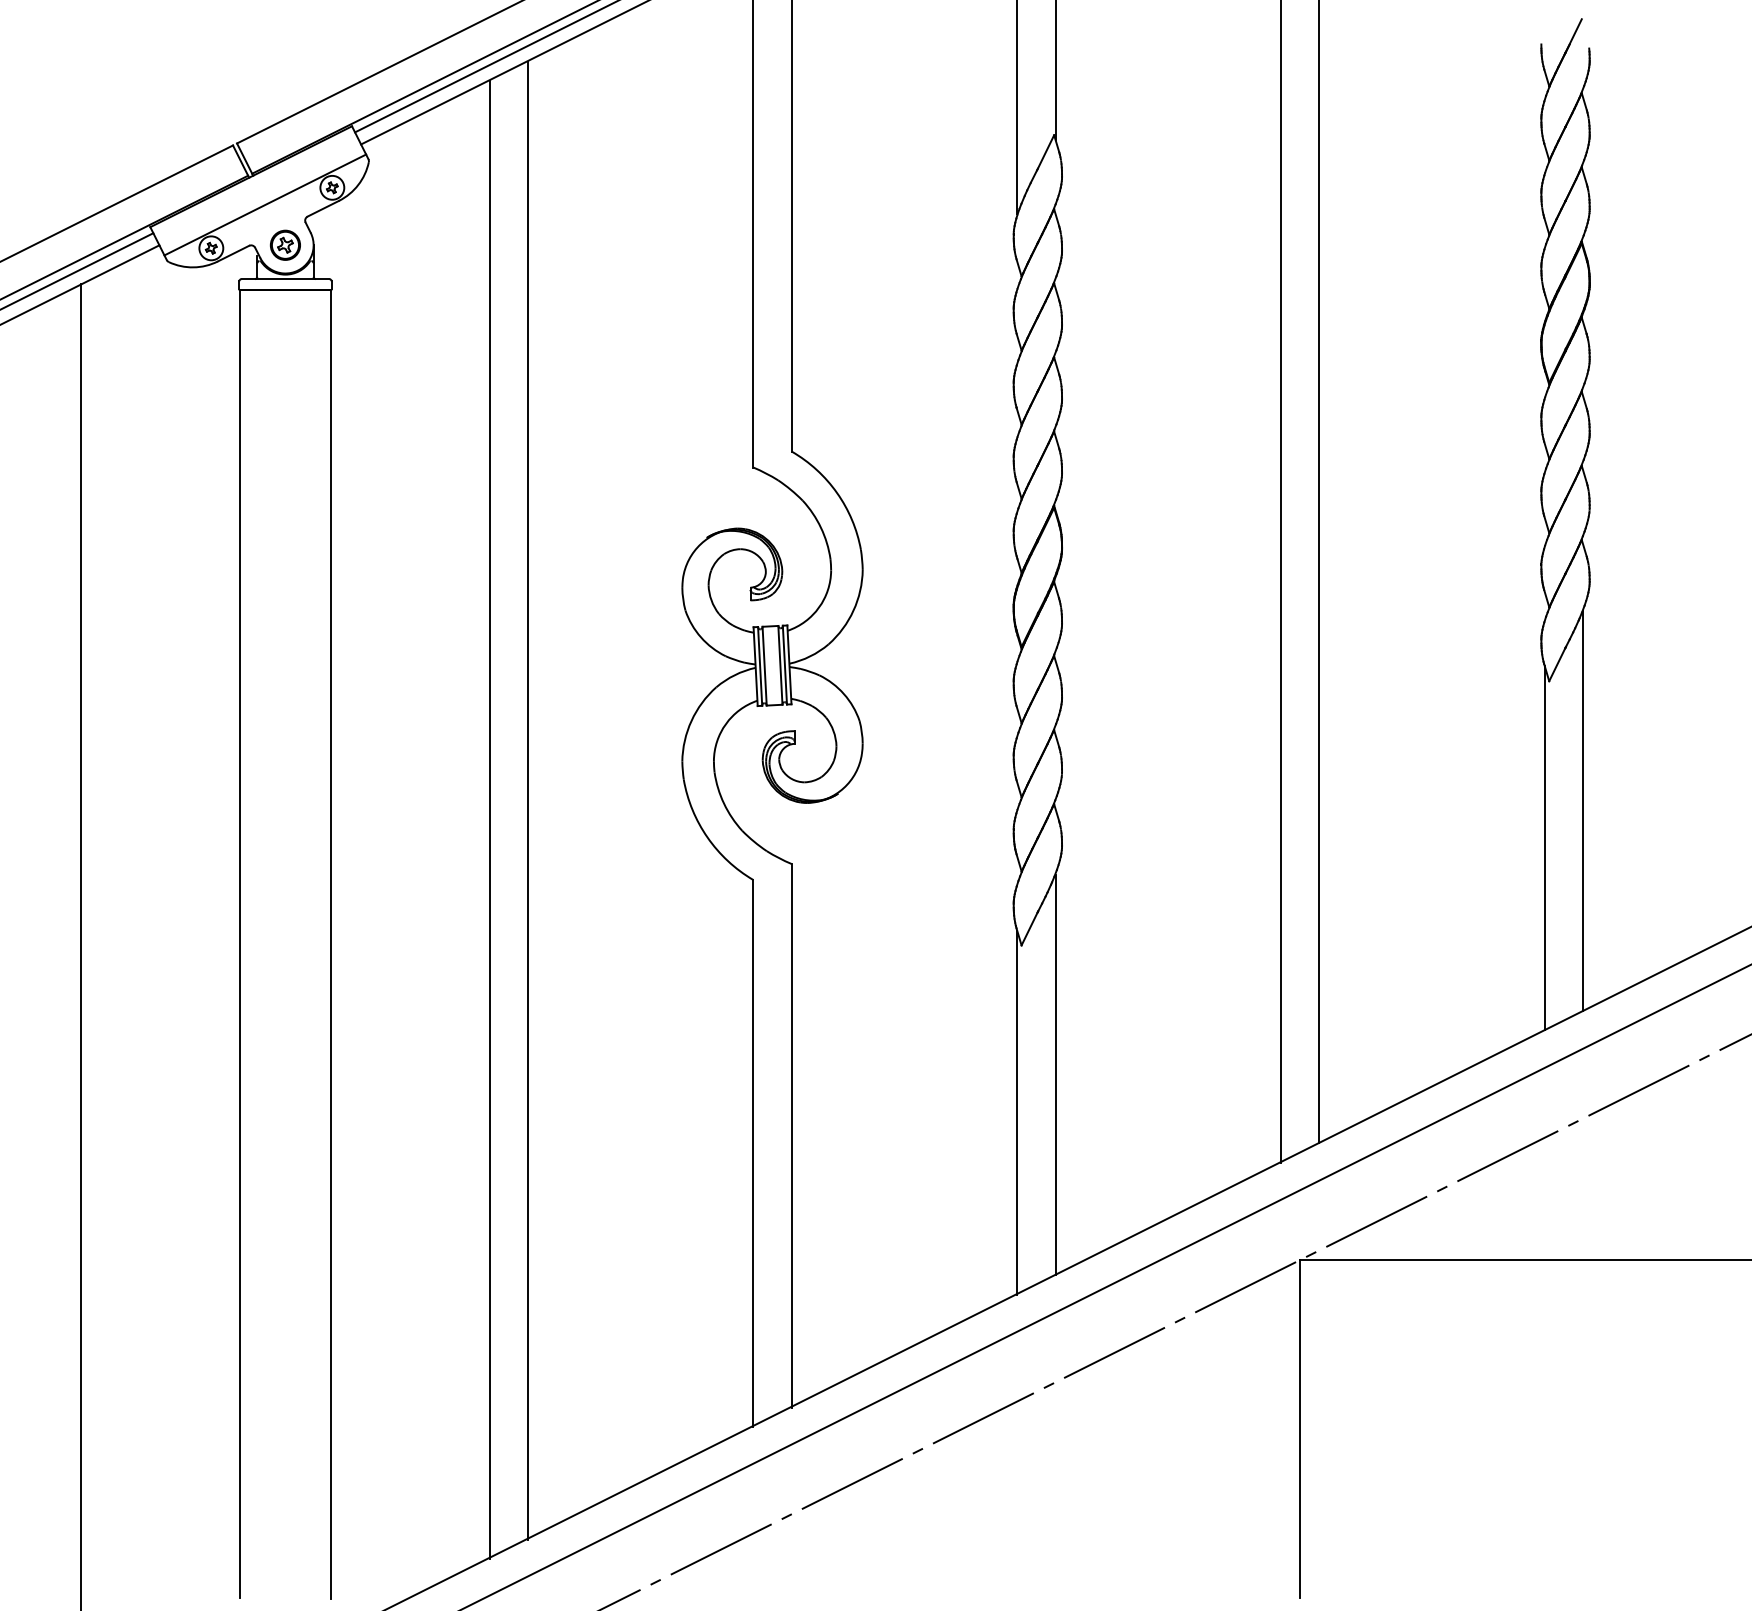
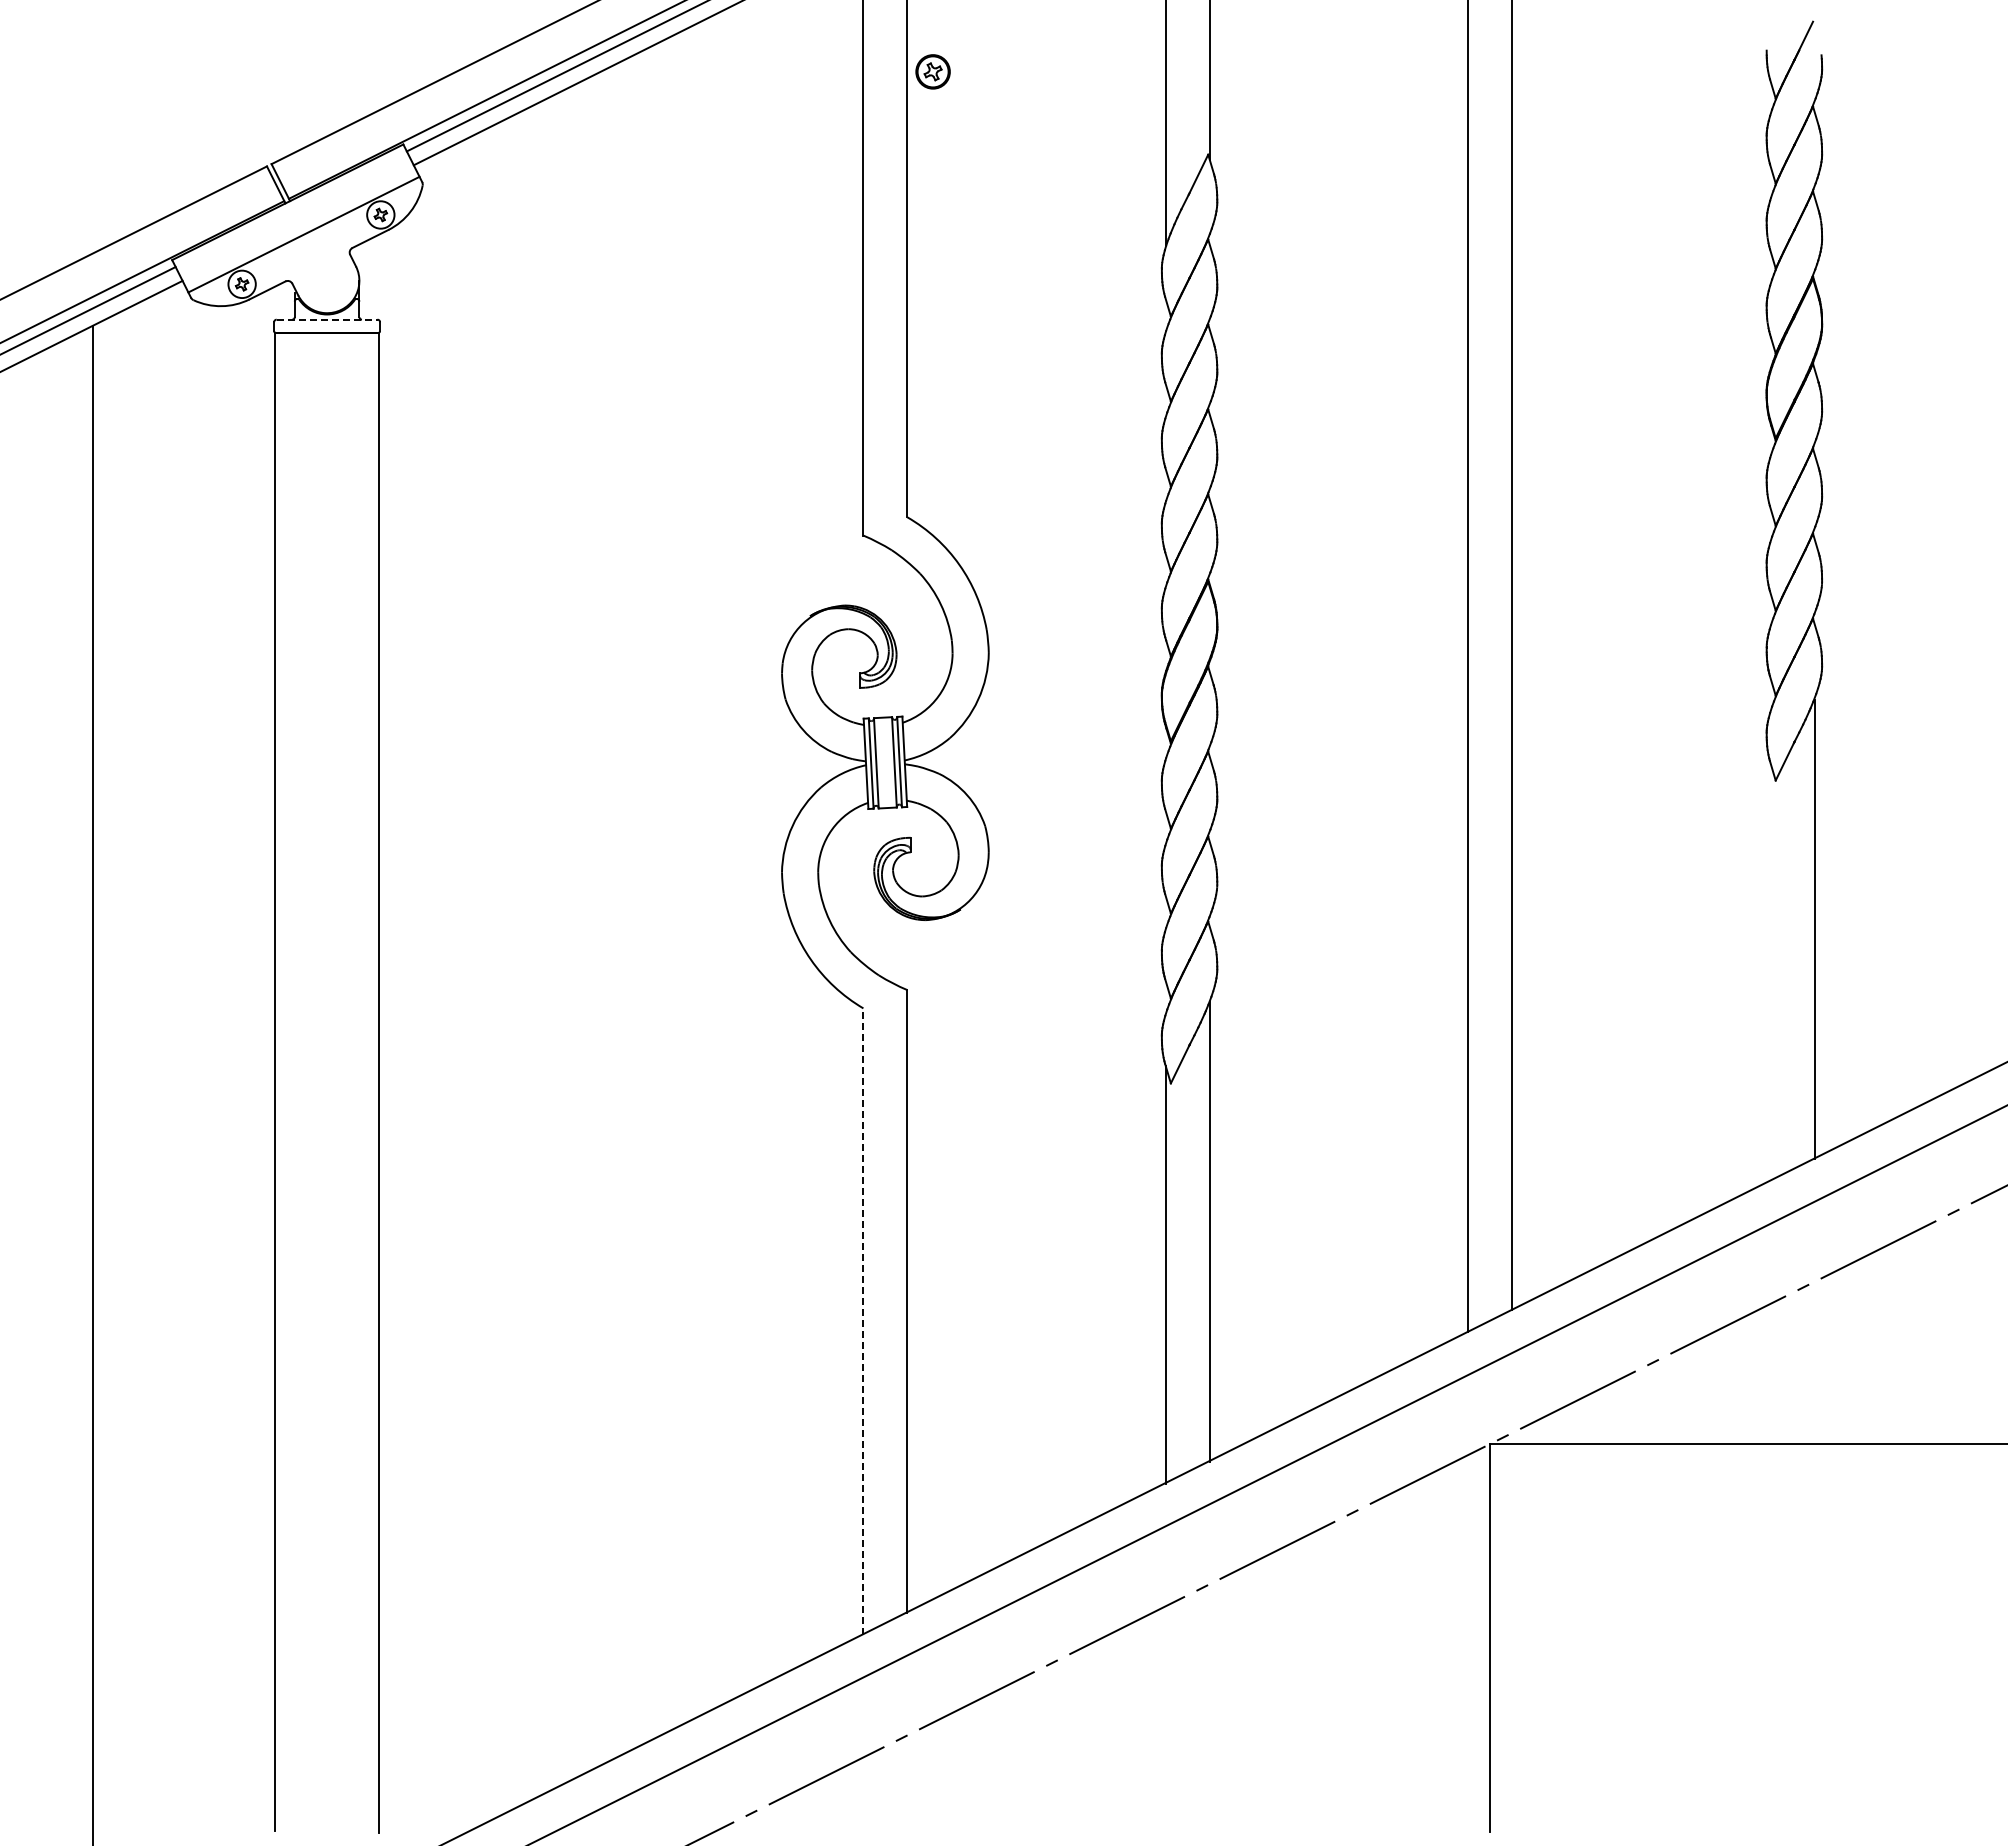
part: (284, 244) -> (932, 71), moved
line: (285, 279) -> (327, 319), solid -> dashed
line: (527, 800) -> (604, 917), removed
line: (489, 819) -> (561, 939), removed
line: (1544, 847) -> (1770, 971), removed
line: (753, 1153) -> (863, 1321), solid -> dashed

